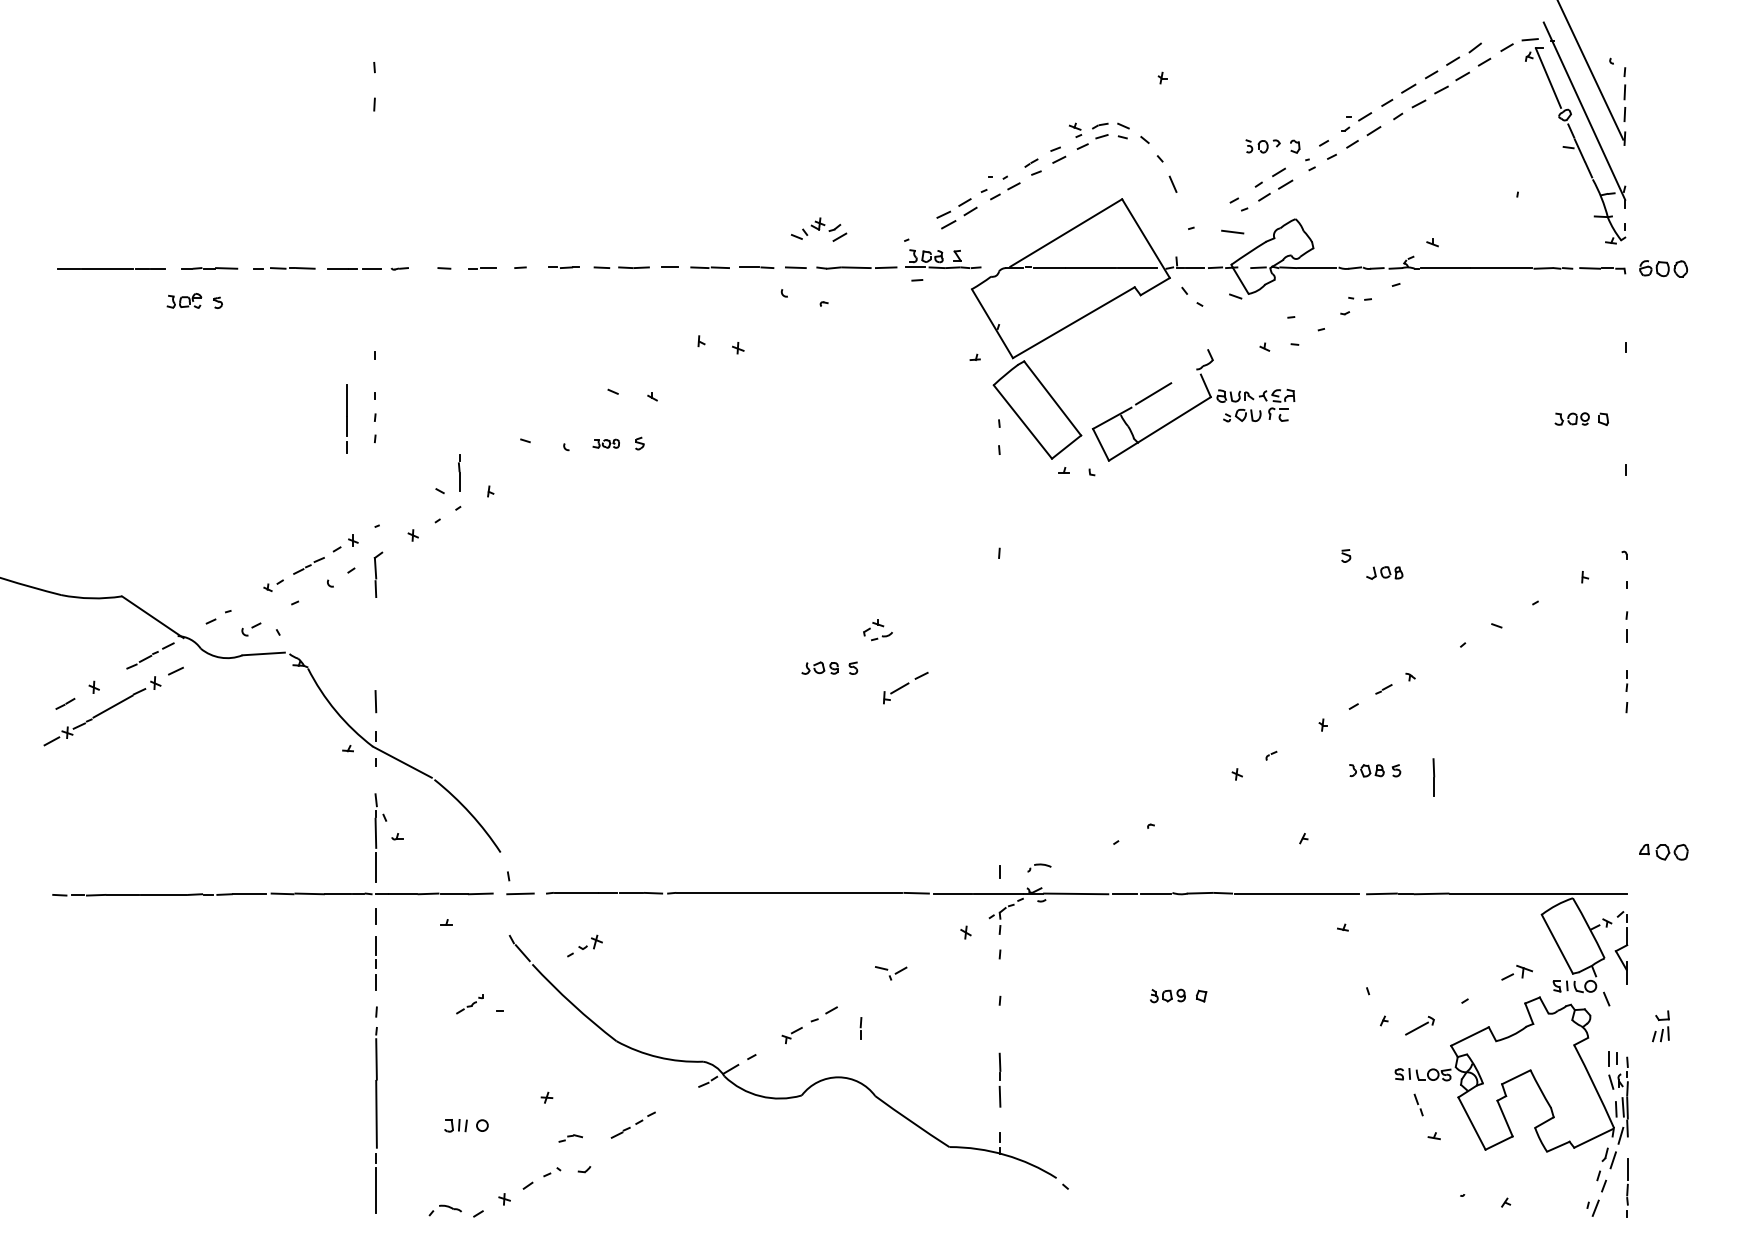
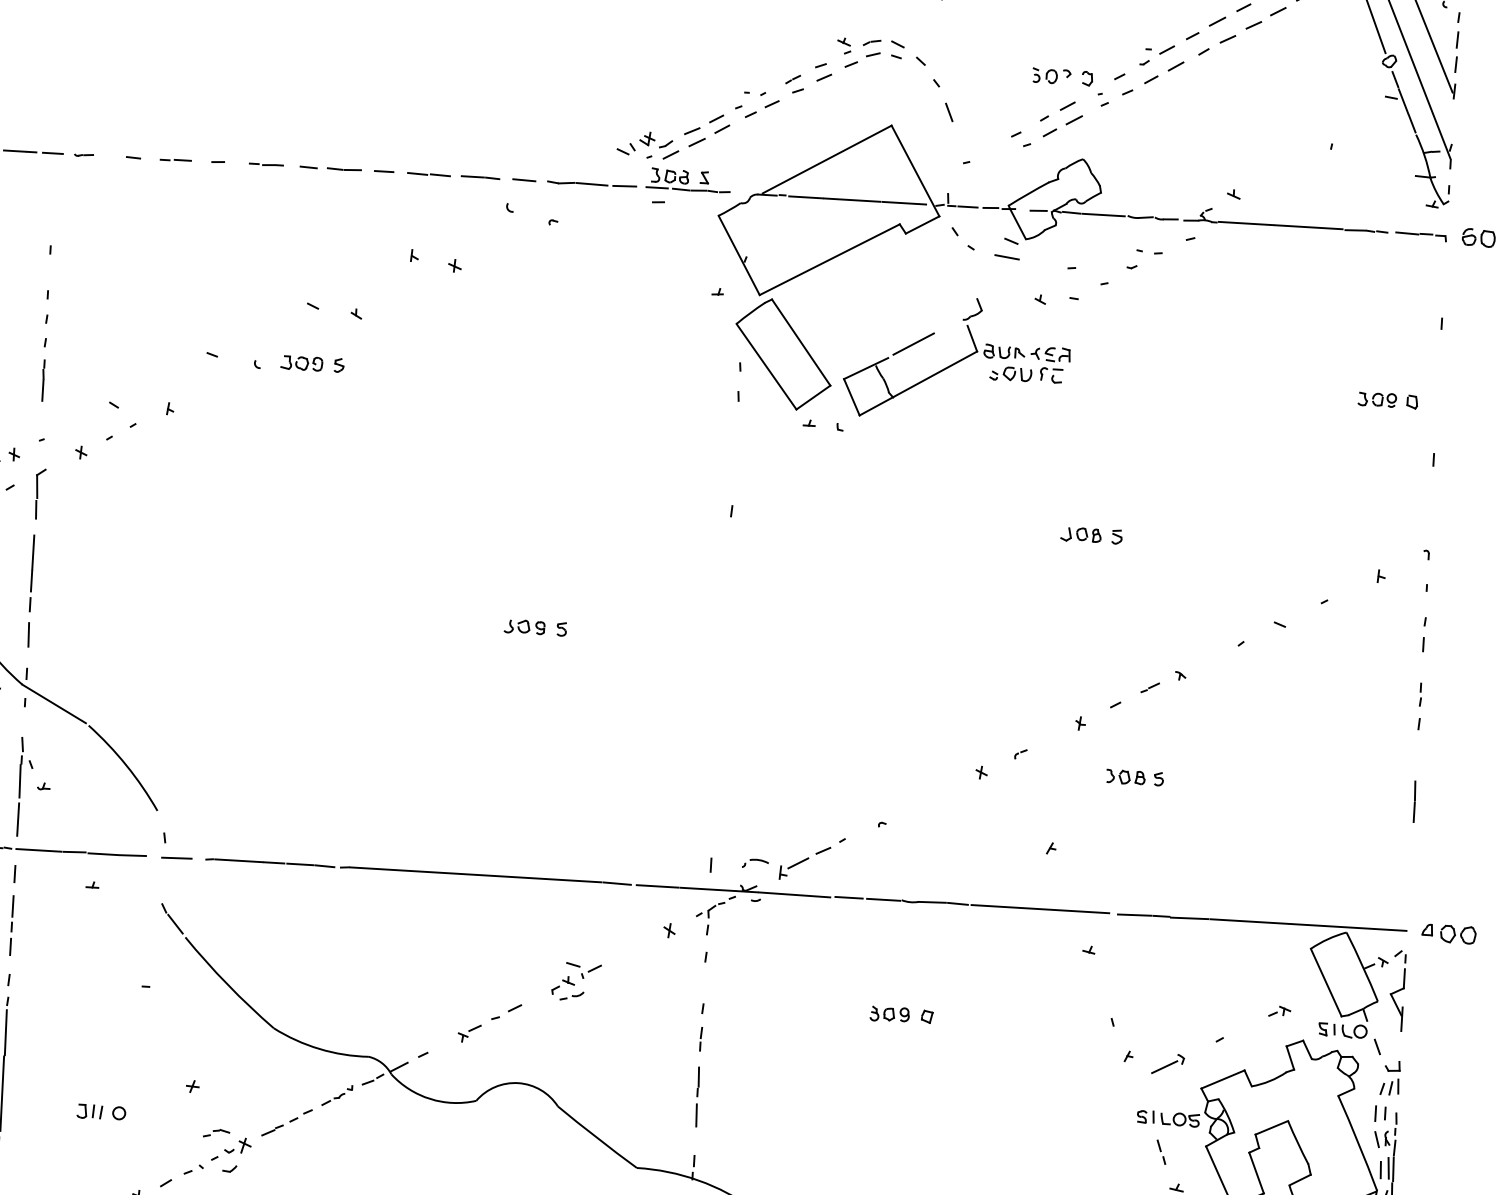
part: (818, 229) -> (647, 144), moved
line: (1232, 231) -> (1006, 256), moved
line: (346, 418) -> (32, 572), moved
part: (606, 443) -> (302, 363), size x1.43
line: (459, 472) -> (43, 380), moved
part: (1384, 572) -> (1080, 534), moved
part: (877, 630) -> (567, 989), moved
part: (905, 687) -> (804, 862), moved
part: (1433, 777) -> (1414, 801), moved
part: (1663, 851) -> (1448, 933), moved
part: (584, 945) -> (230, 1148), moved
part: (1517, 972) -> (1280, 1011), size x0.62
part: (469, 1004) -> (336, 1095), moved
part: (1660, 1026) -> (1389, 1078), moved
part: (860, 1028) -> (700, 1039), moved

